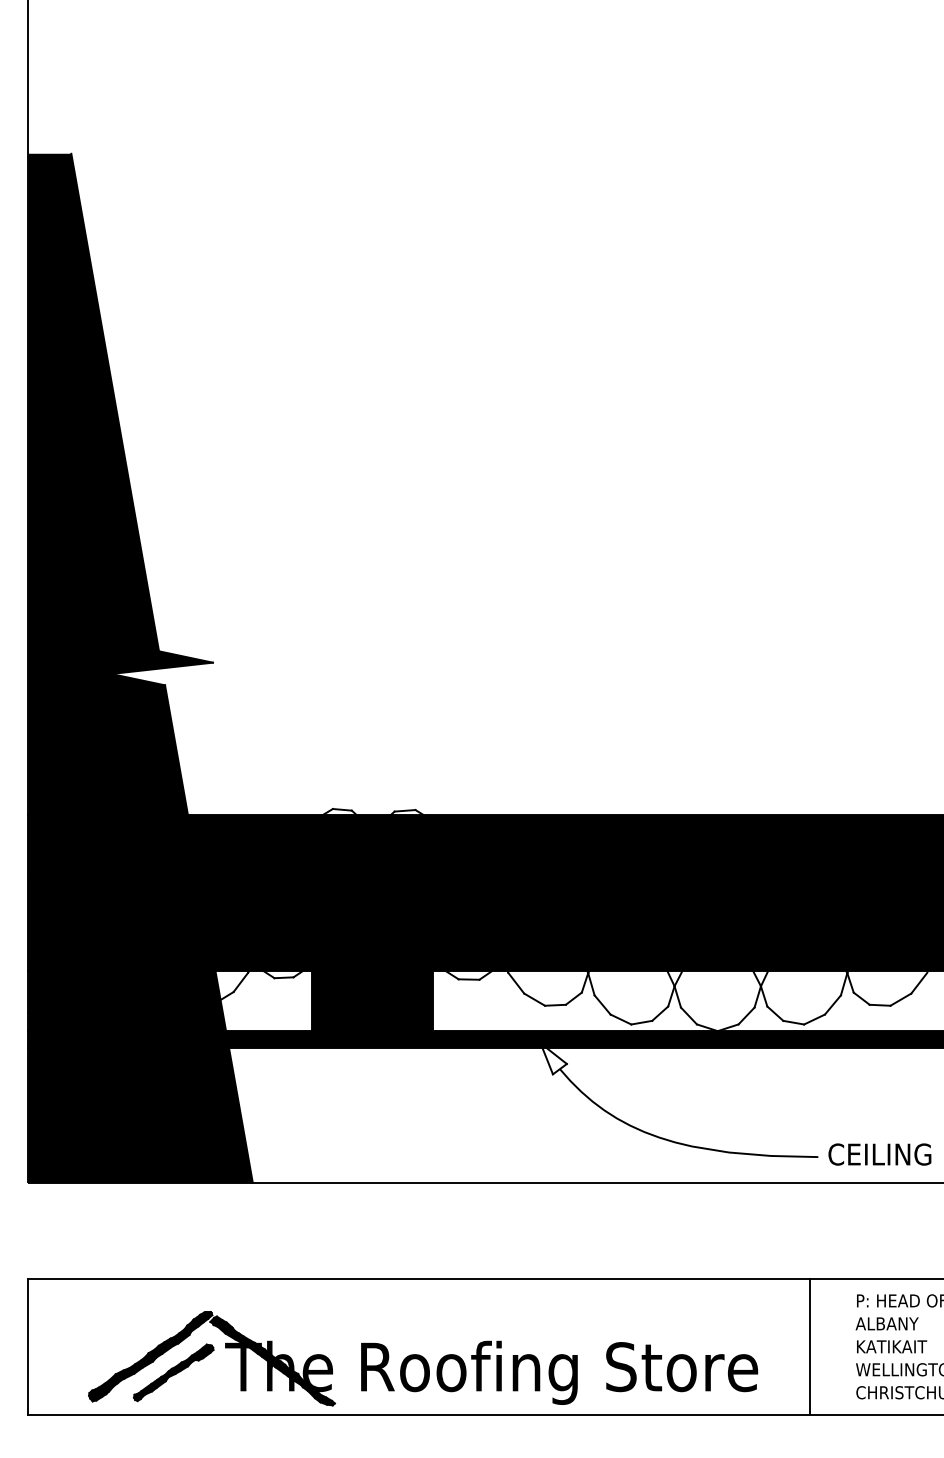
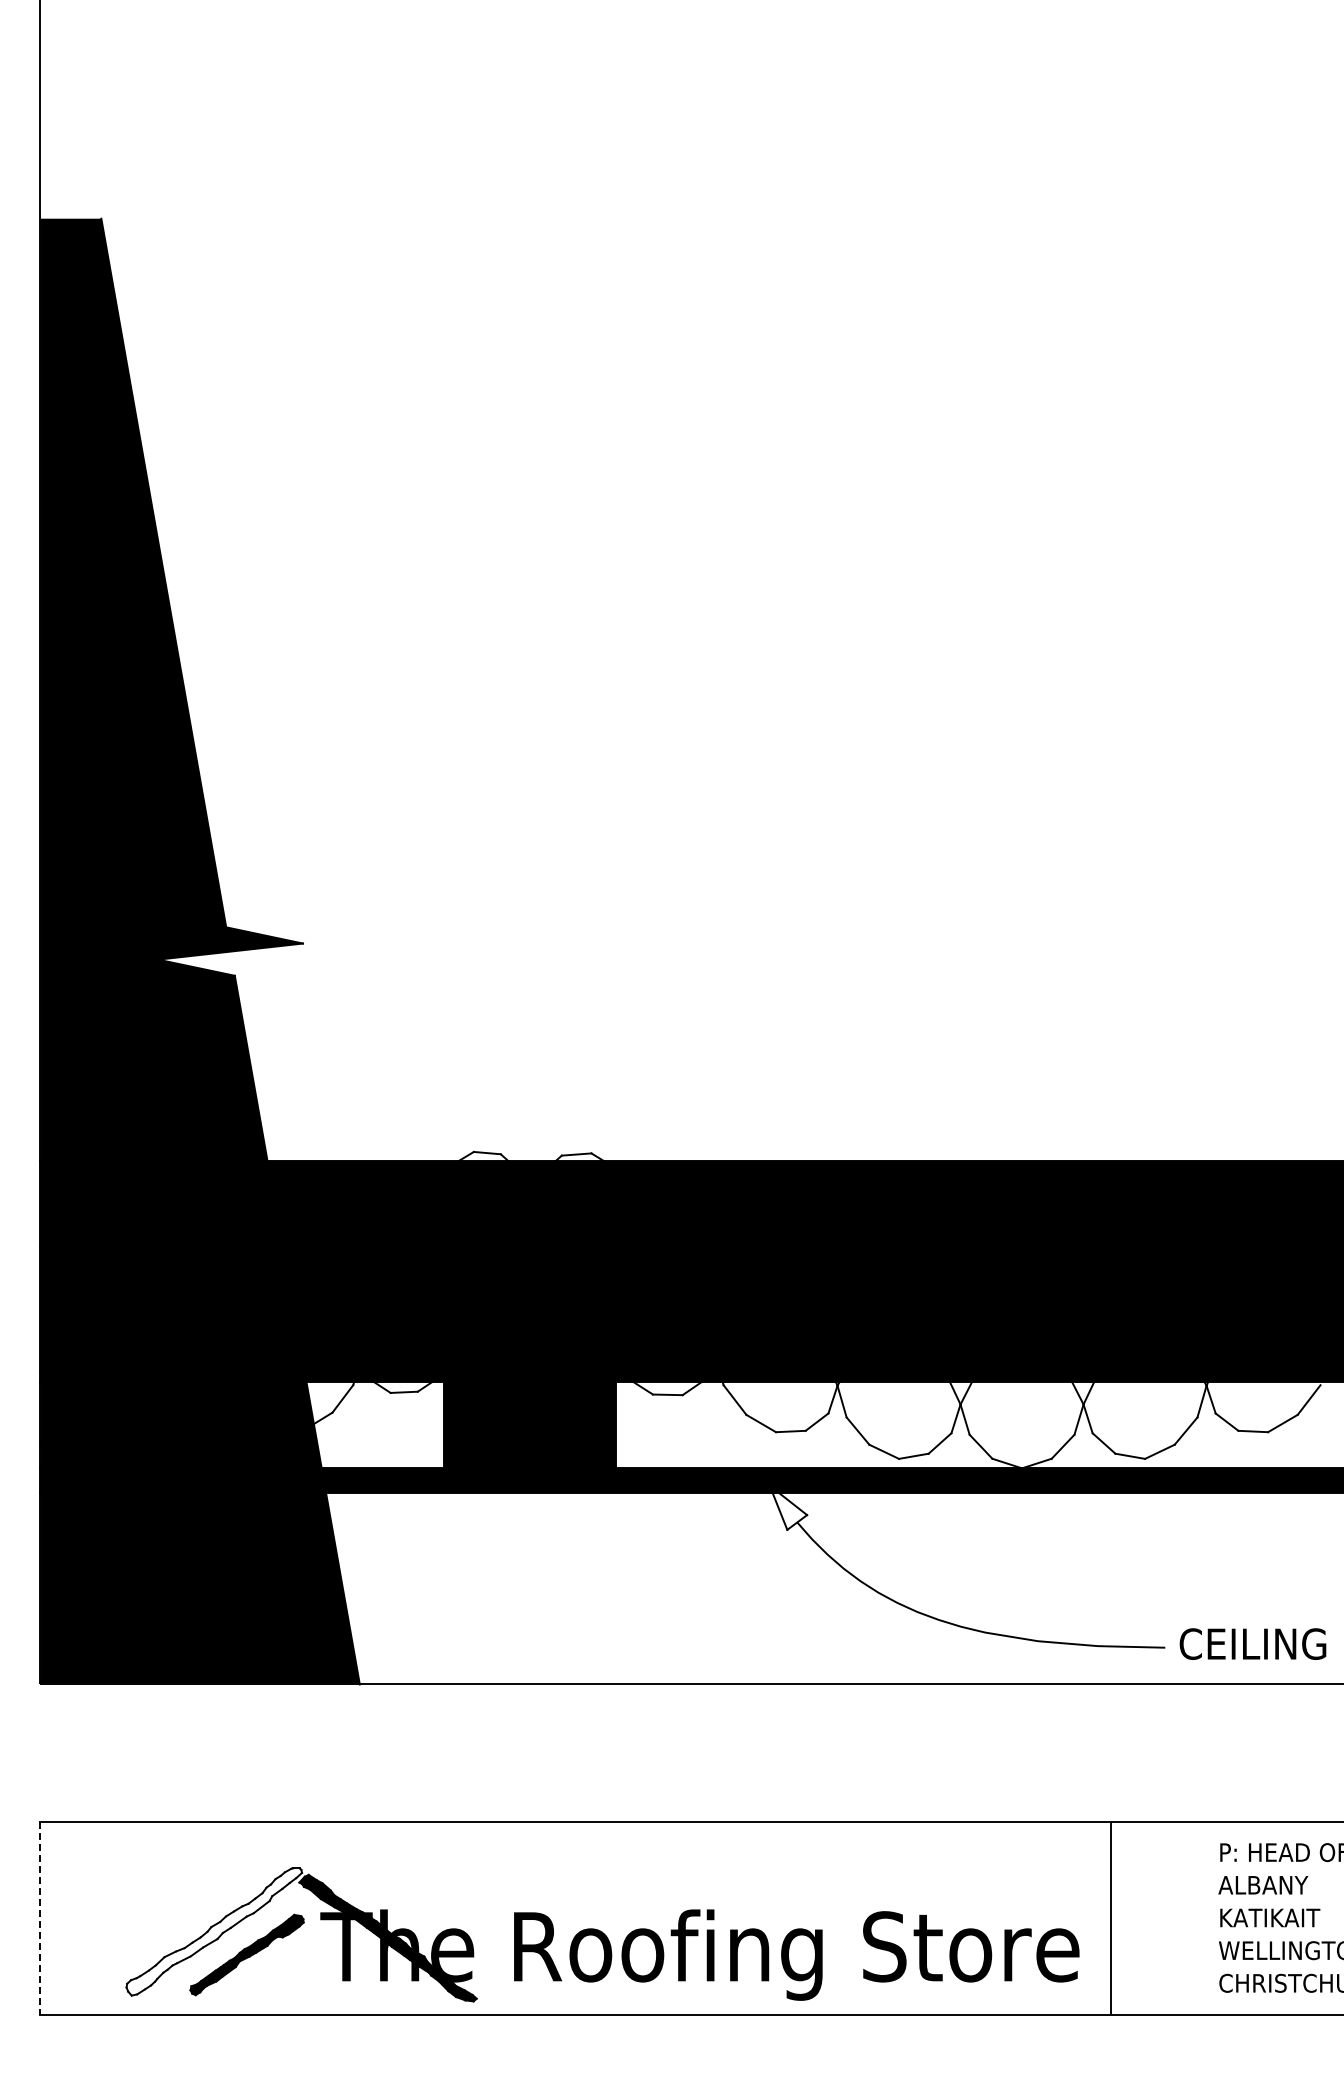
line: (809, 1346) -> (1110, 1917), moved
line: (28, 1347) -> (40, 1918), solid -> dashed
fill: (150, 1356) -> (214, 1931), removed

